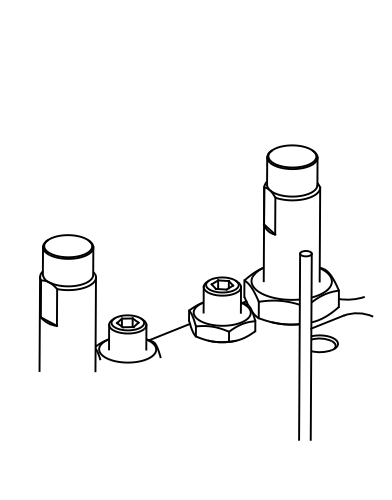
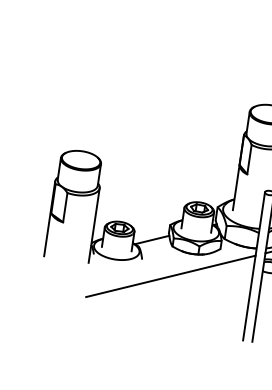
line: (198, 373) -> (170, 276), added

